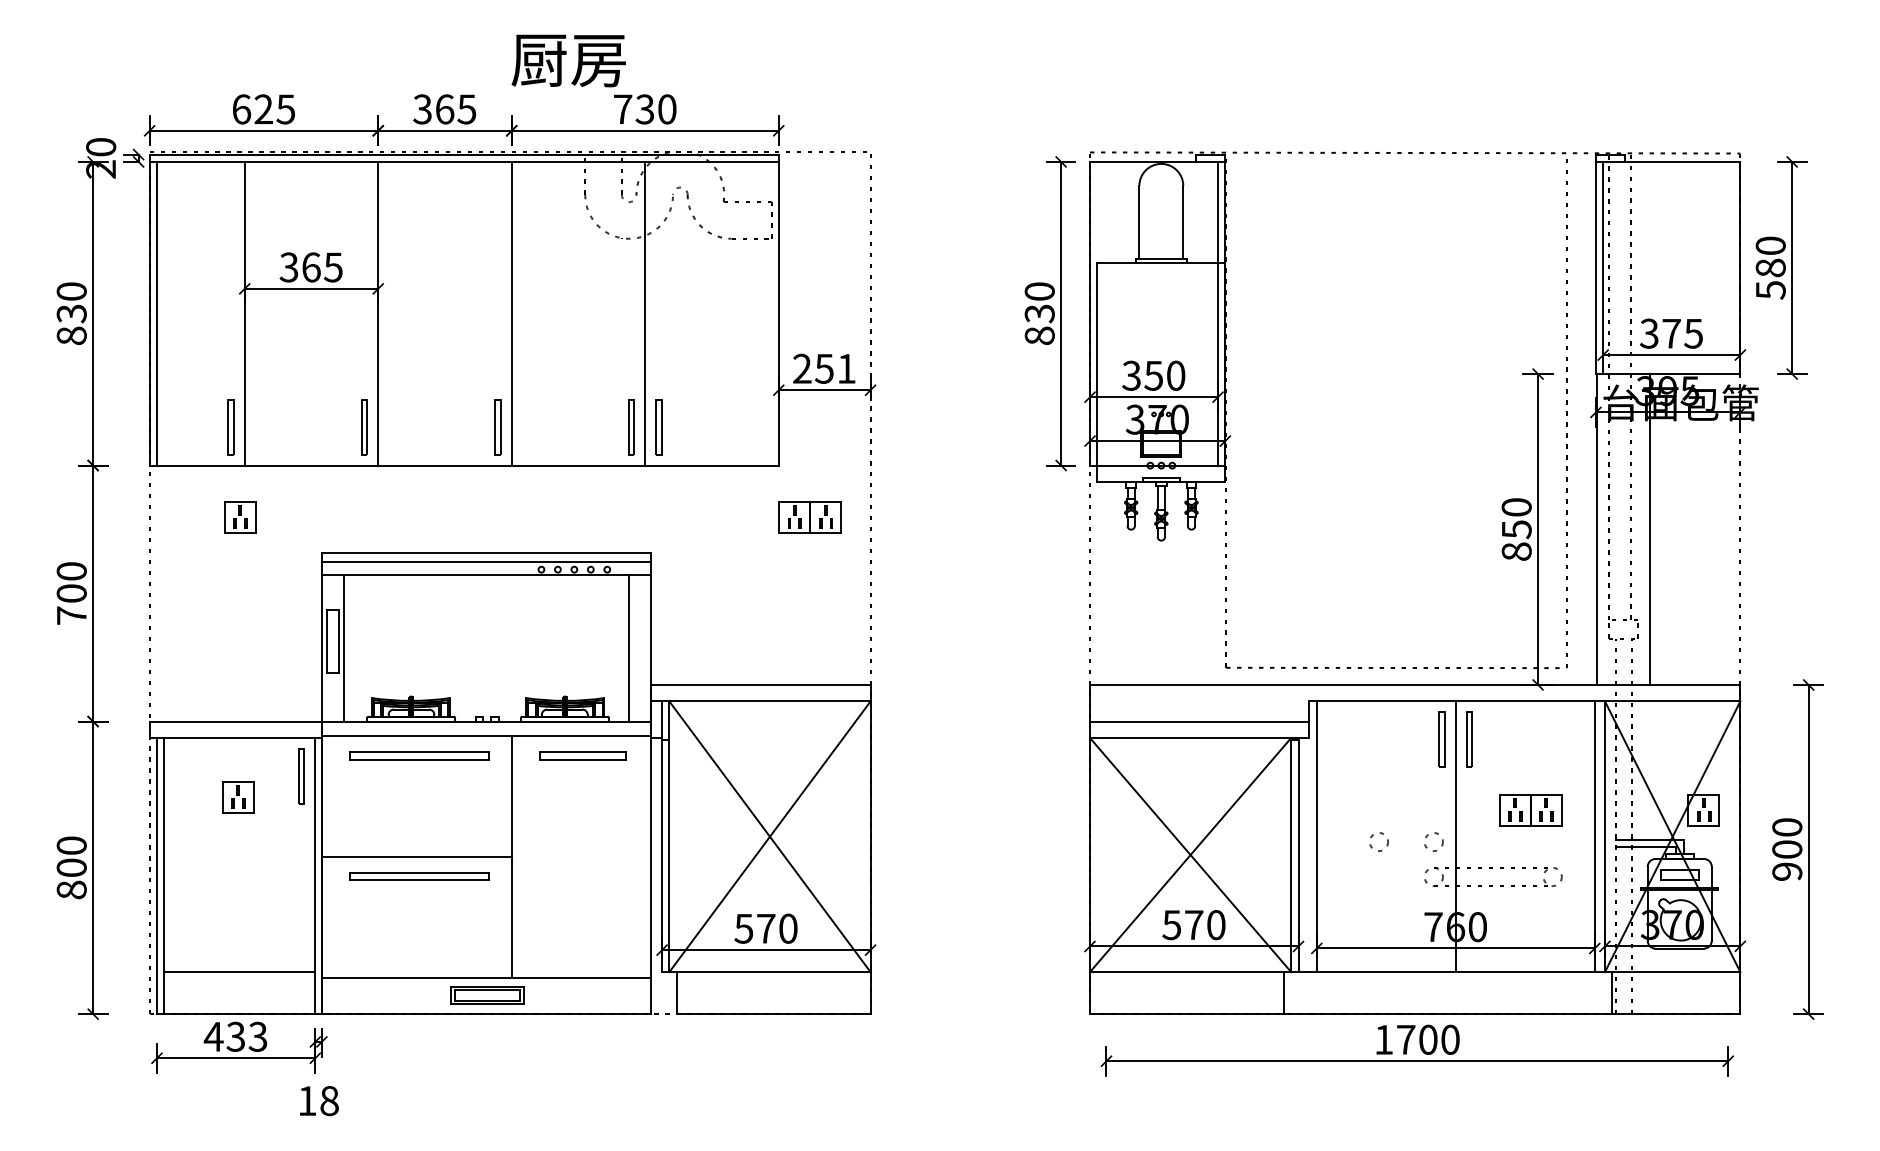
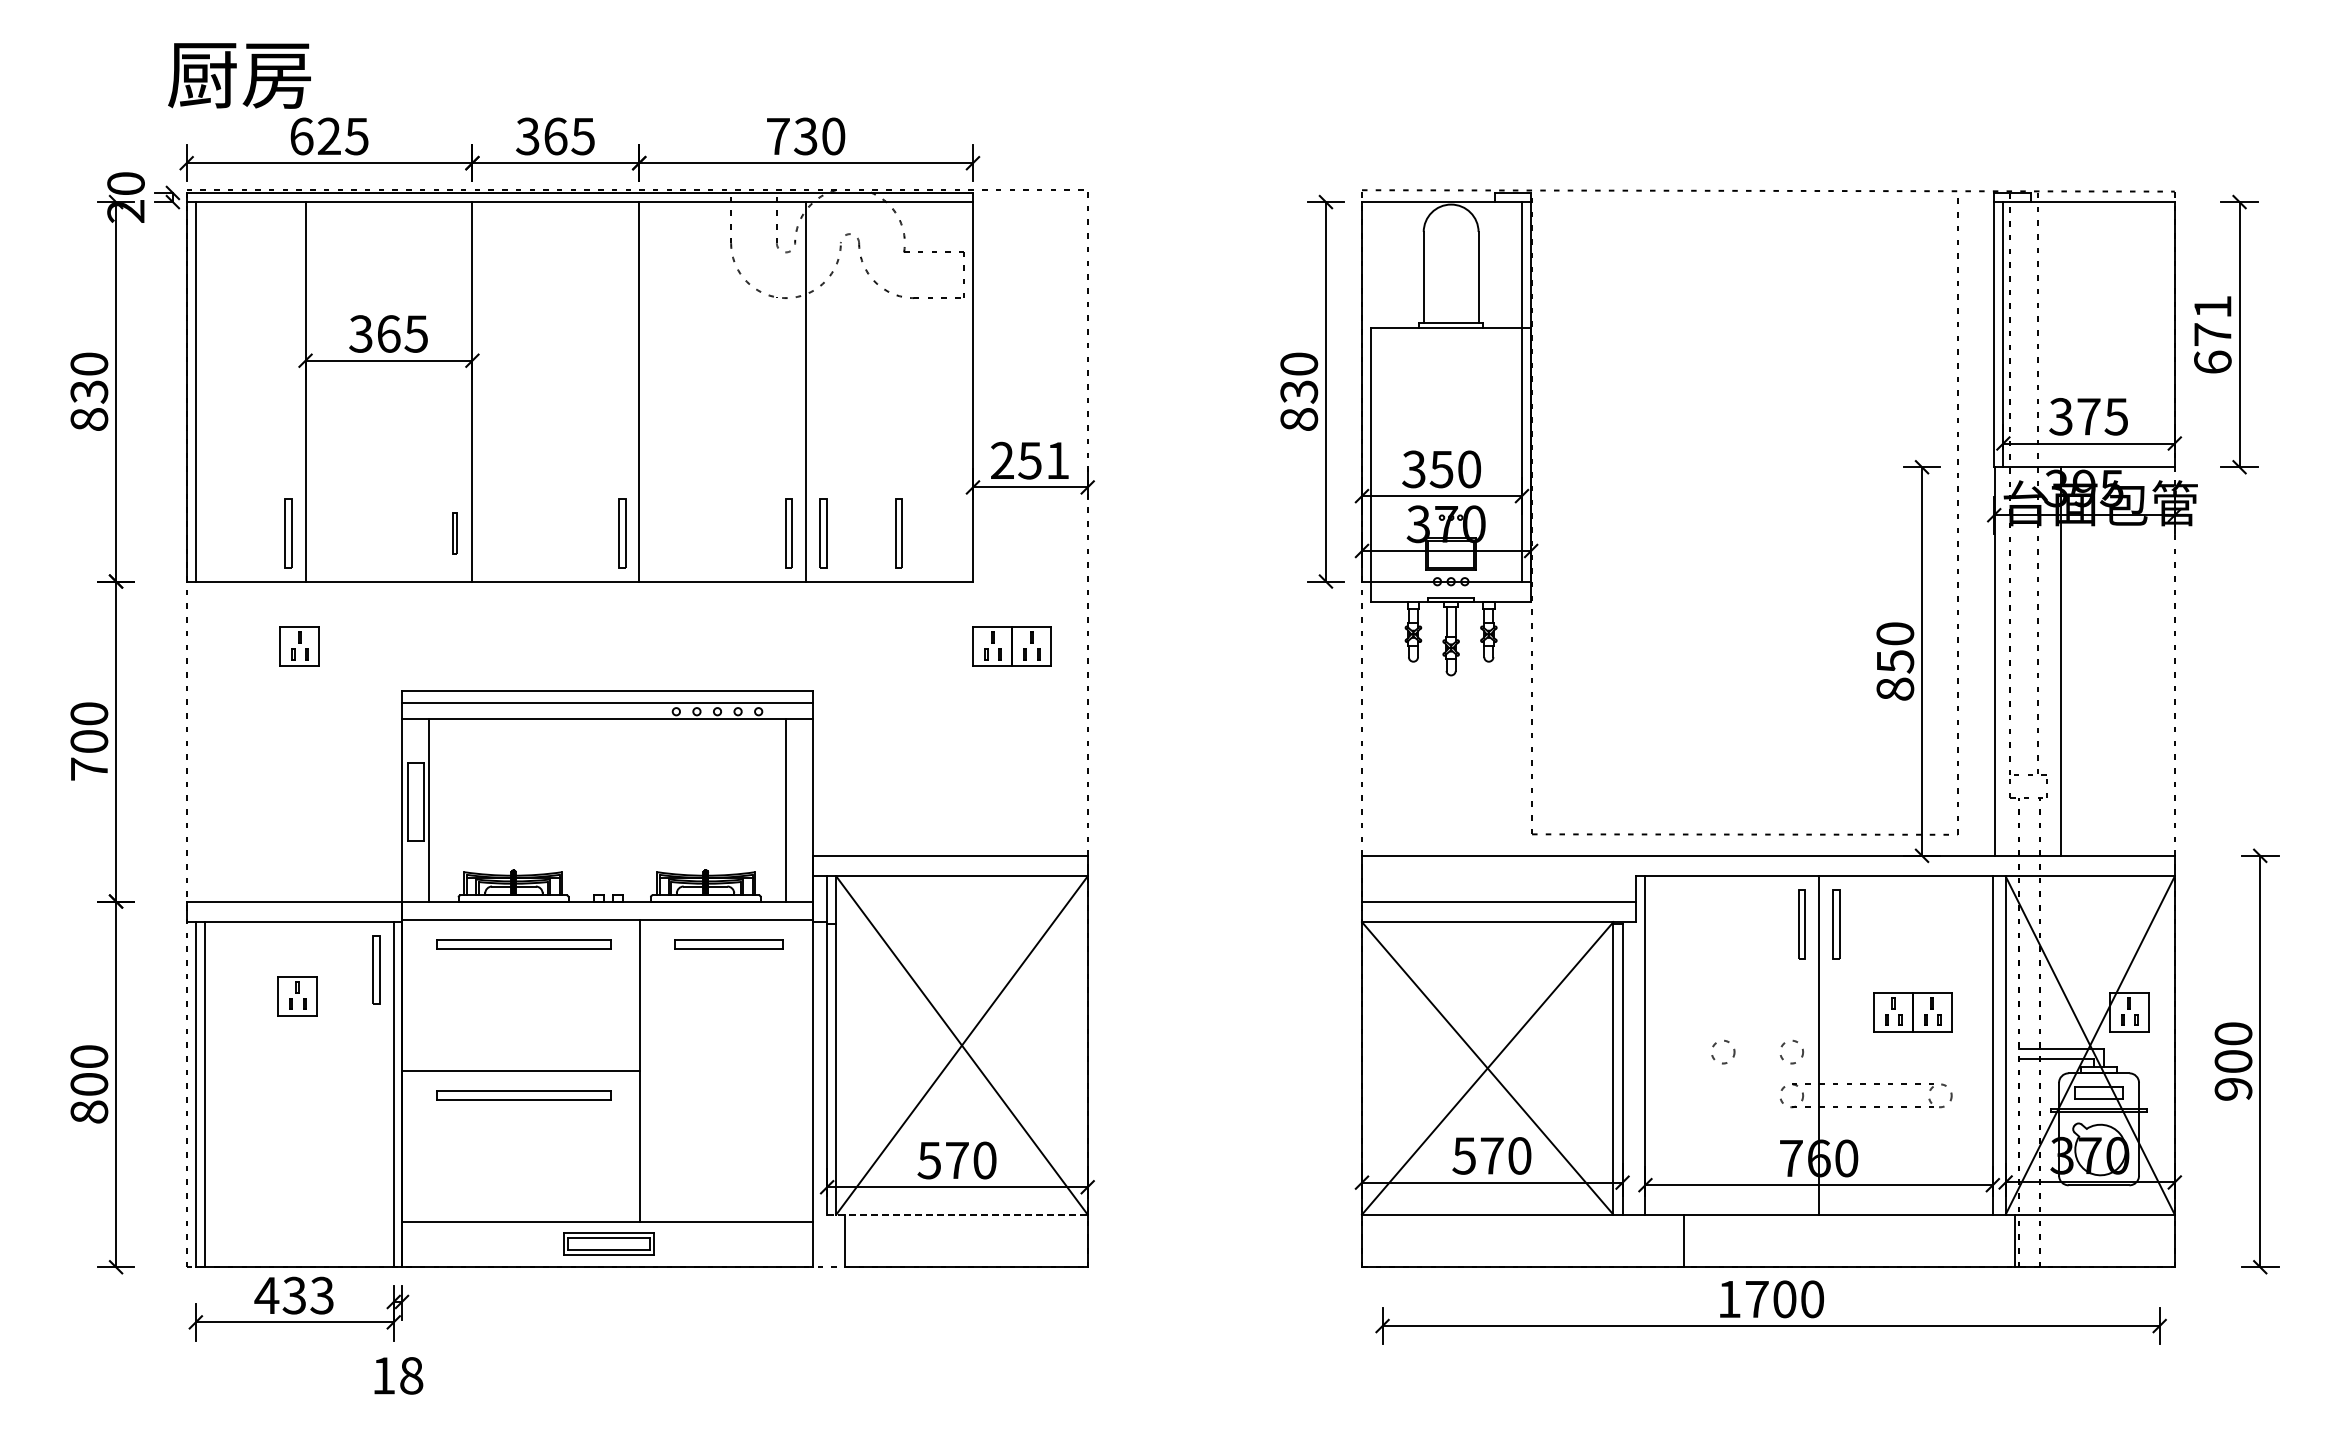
text: (568, 60) -> (239, 75), moved
text: (1770, 267) -> (2212, 334), 580 -> 671
part: (364, 427) -> (455, 533), size x0.6
part: (719, 427) -> (898, 533), added
line: (239, 971) -> (298, 1214), removed
line: (766, 971) -> (957, 1214), solid -> dashed
line: (1284, 992) -> (1684, 1240), moved

